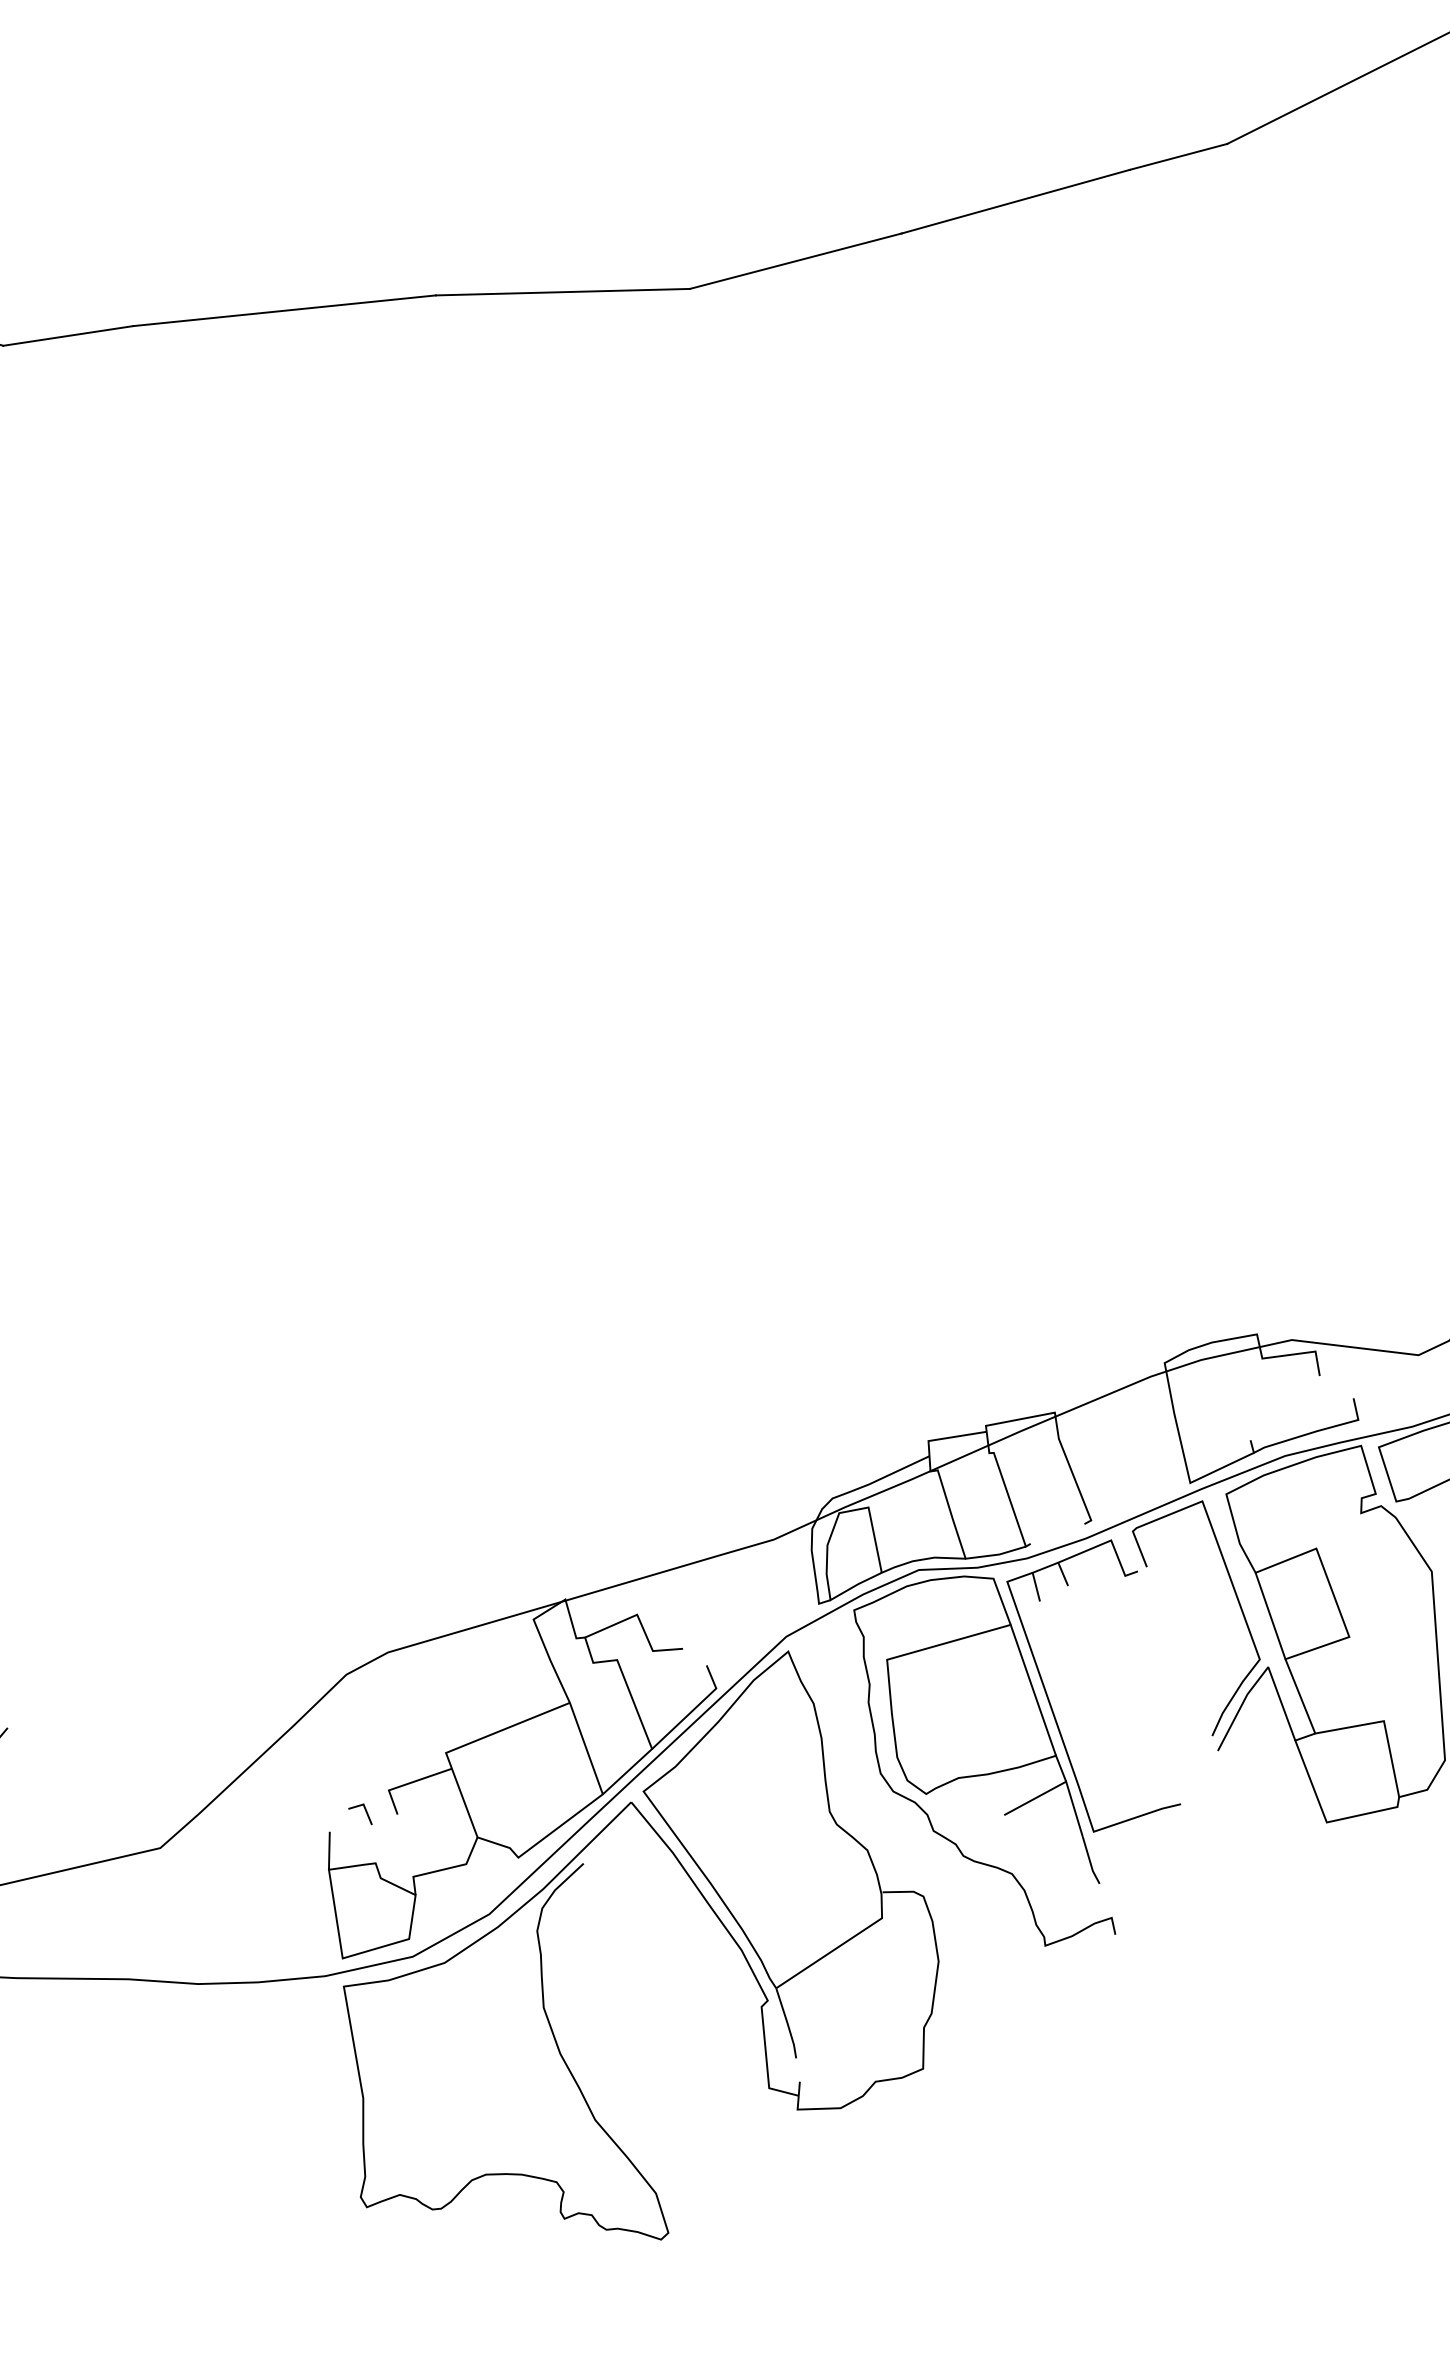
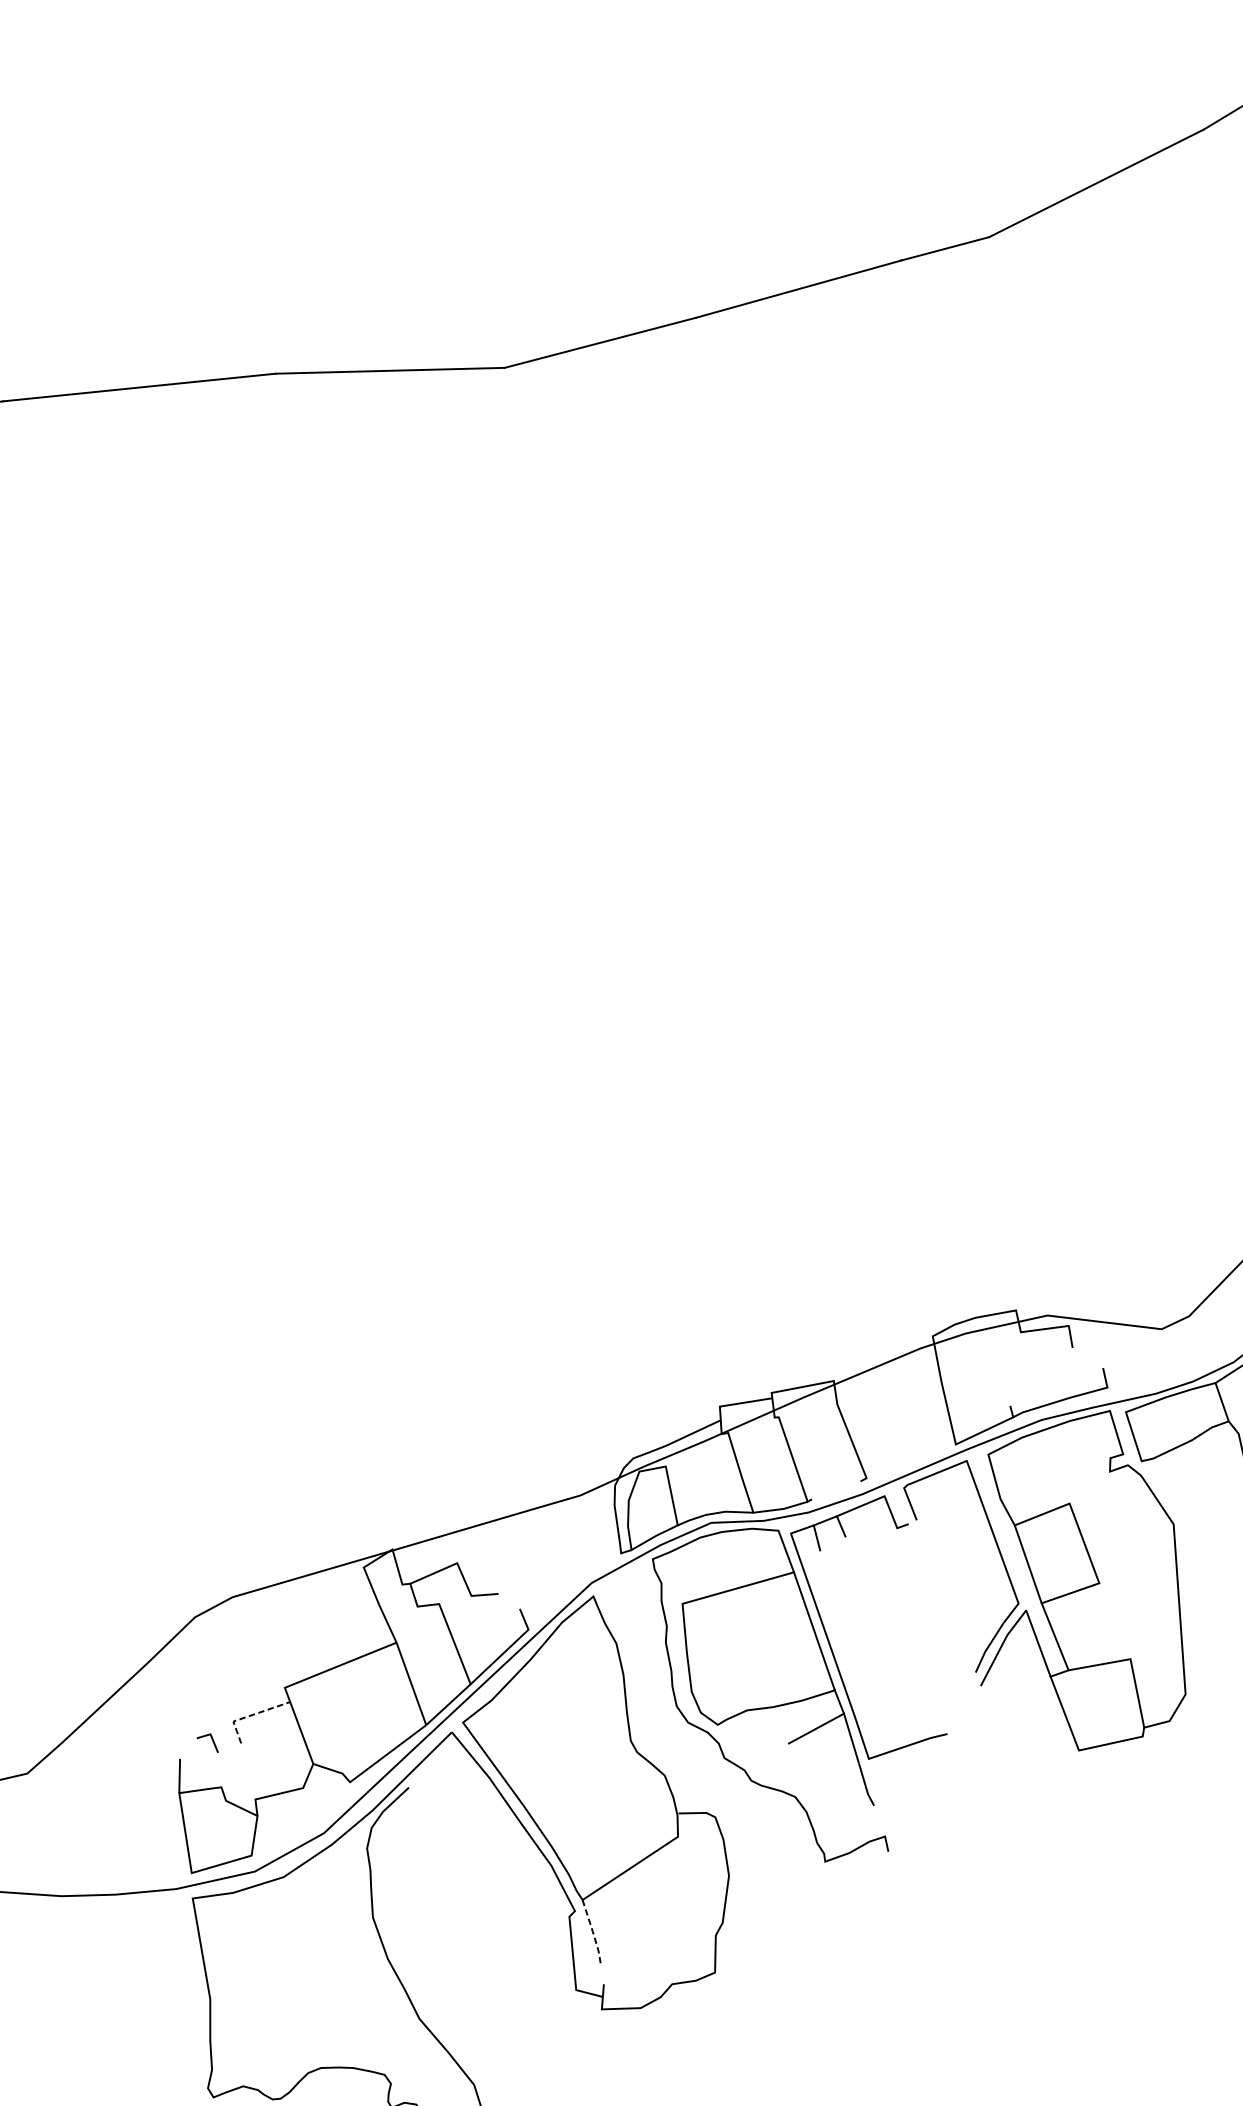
line: (407, 1783) -> (250, 1715), solid -> dashed
line: (787, 2023) -> (592, 1931), solid -> dashed

